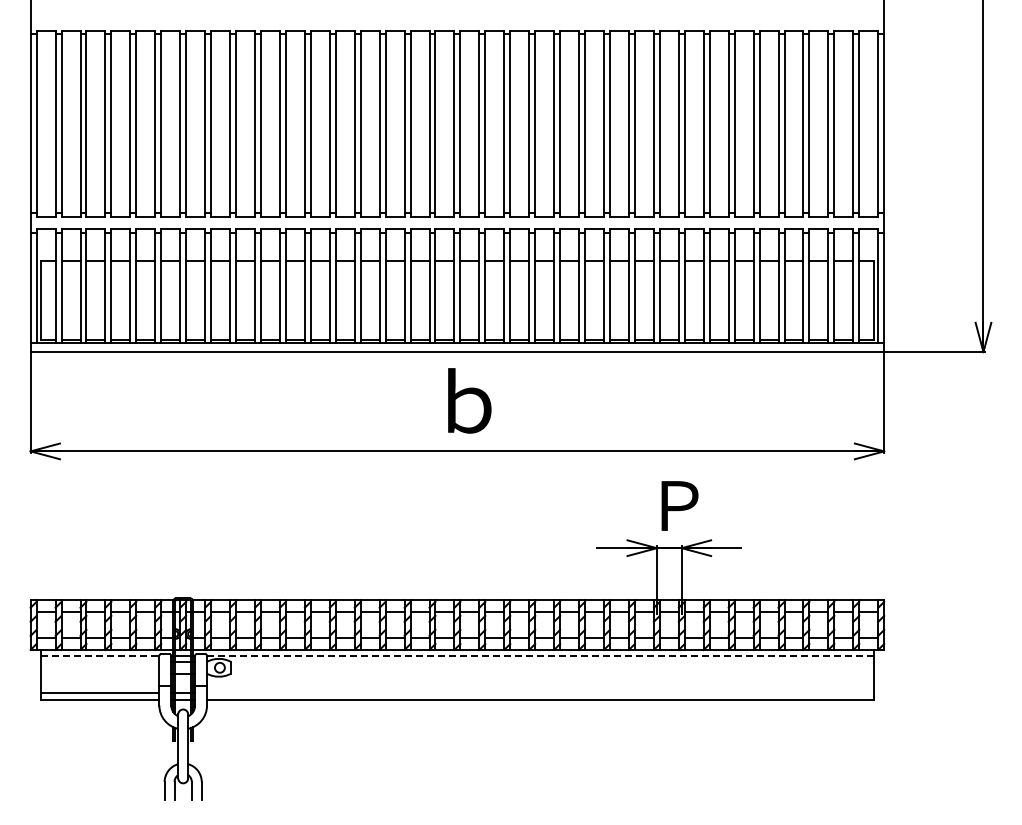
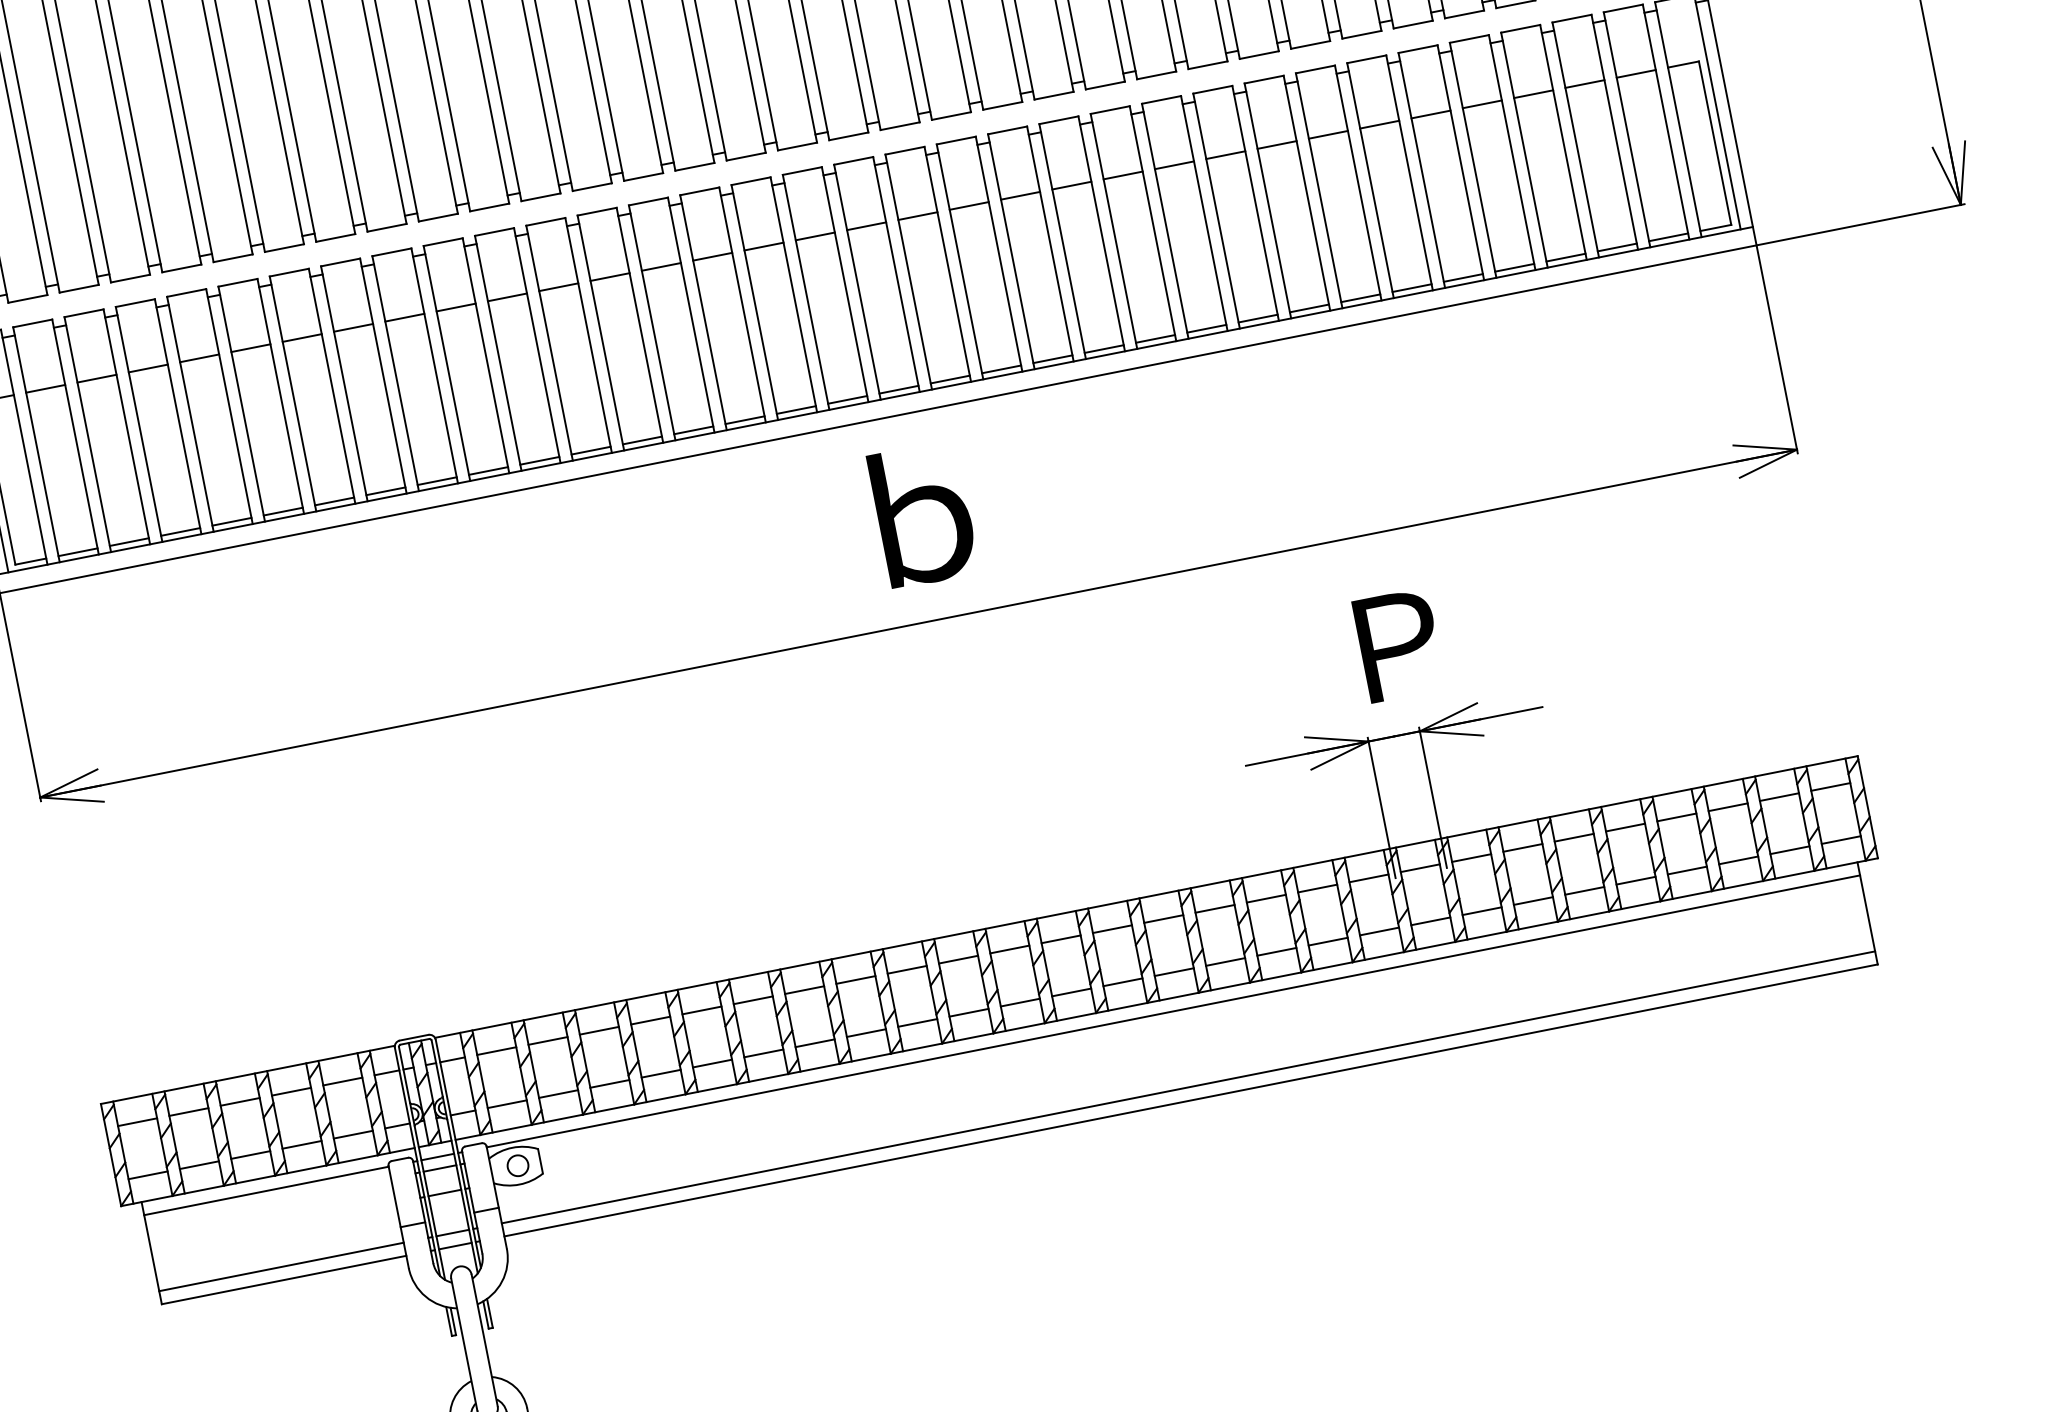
line: (100, 656) -> (267, 1191), dashed -> solid
line: (540, 656) -> (1173, 1011), dashed -> solid
line: (540, 693) -> (1188, 1088), added

